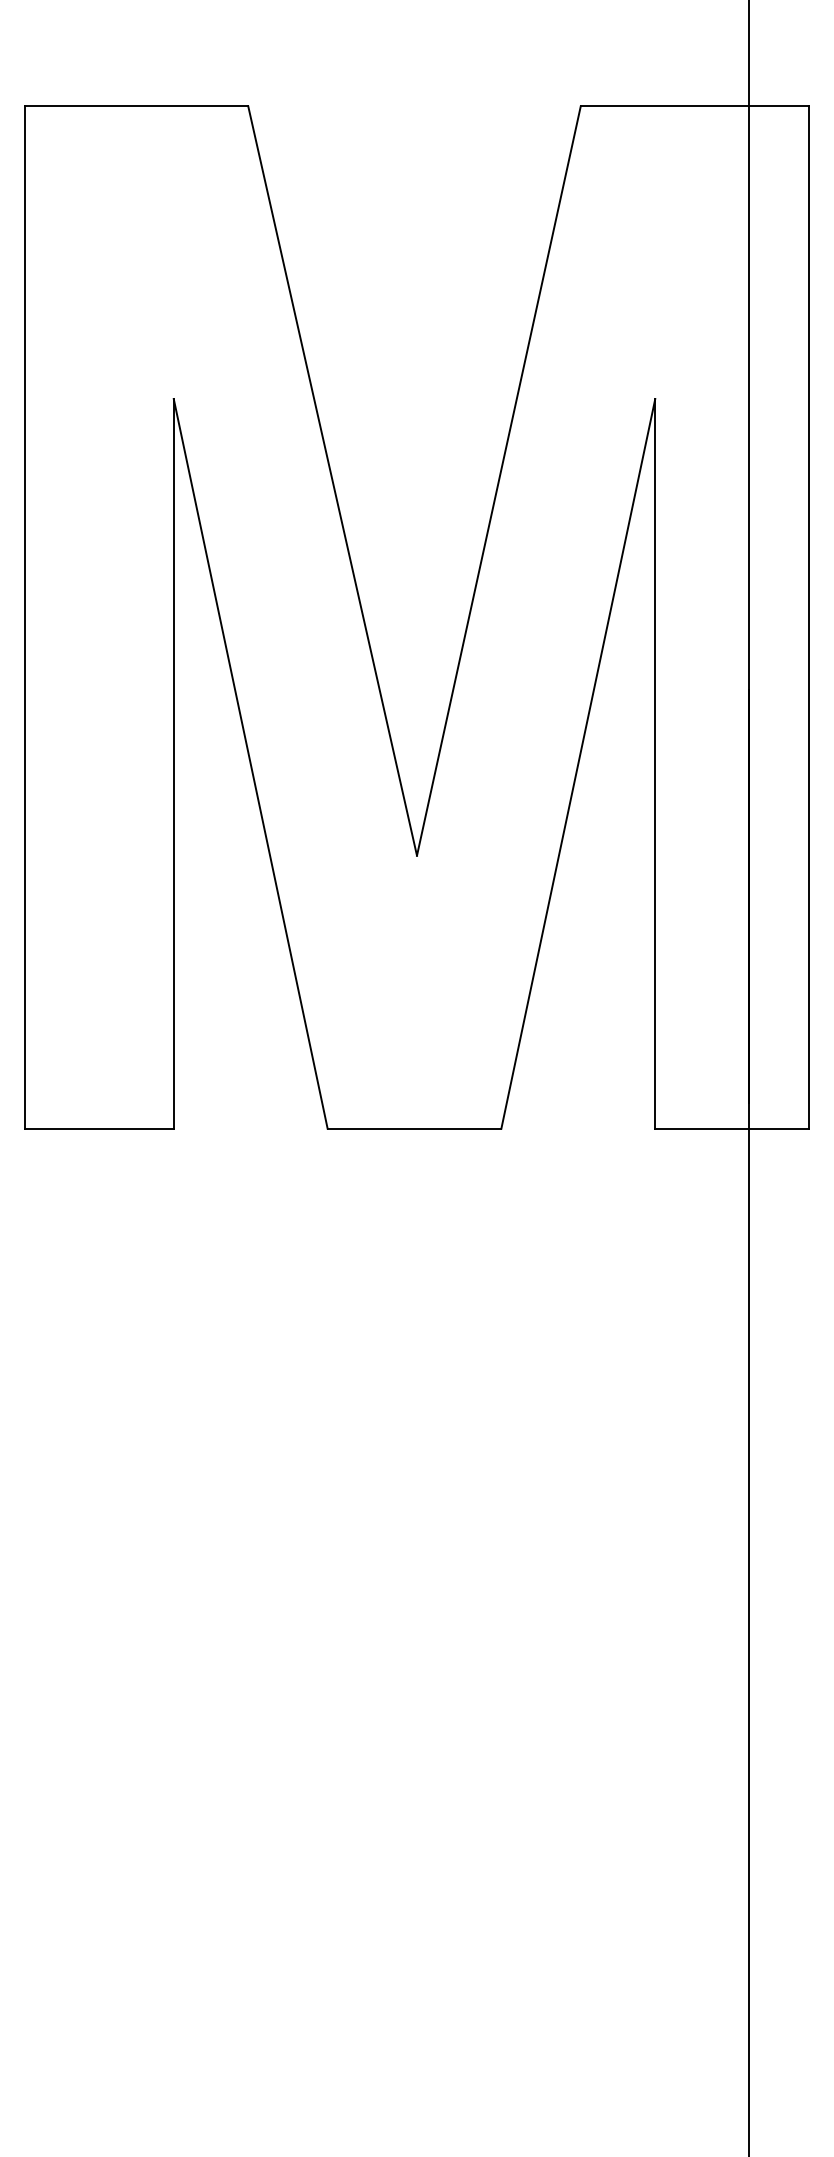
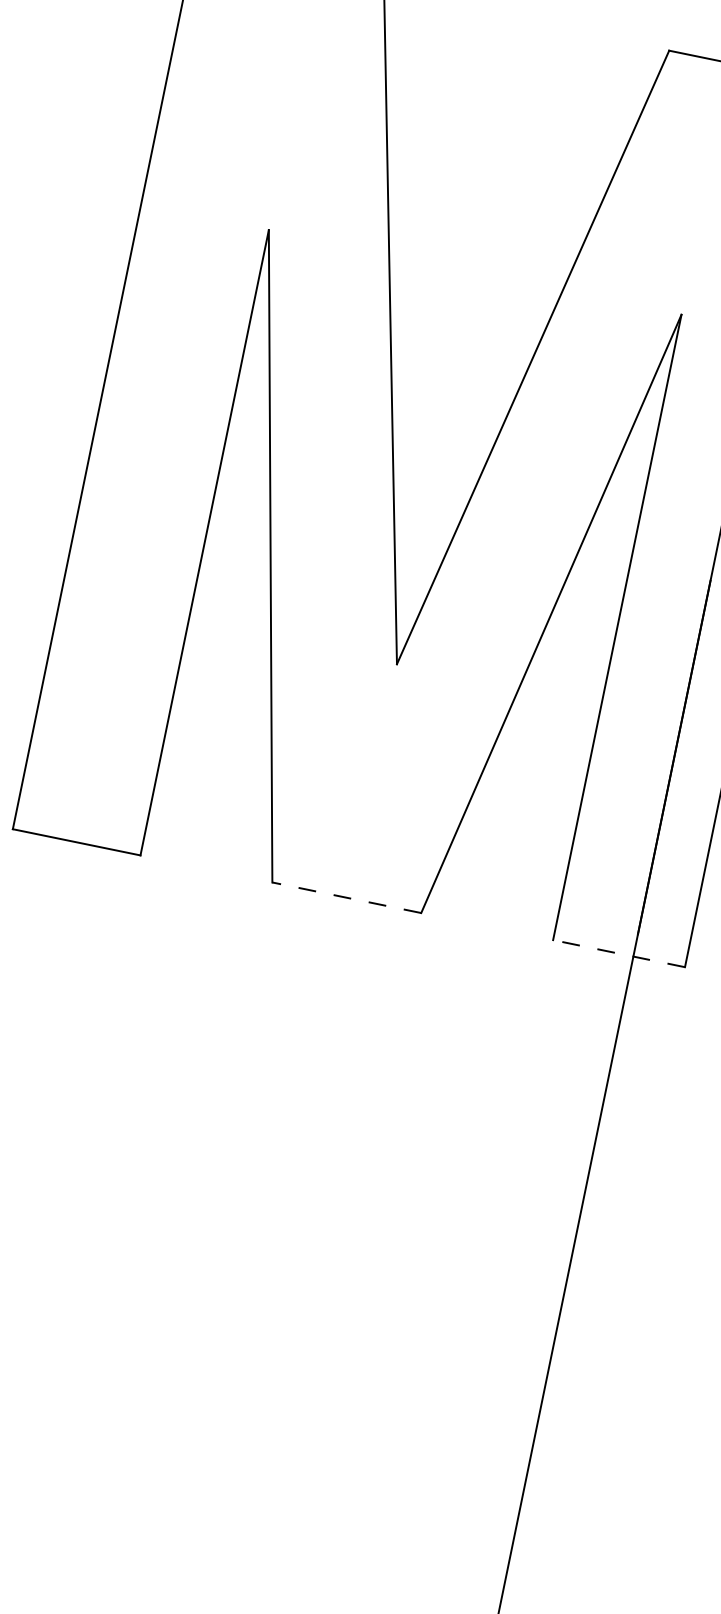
line: (414, 1128) -> (346, 897), solid -> dashed
line: (732, 1128) -> (619, 953), solid -> dashed

